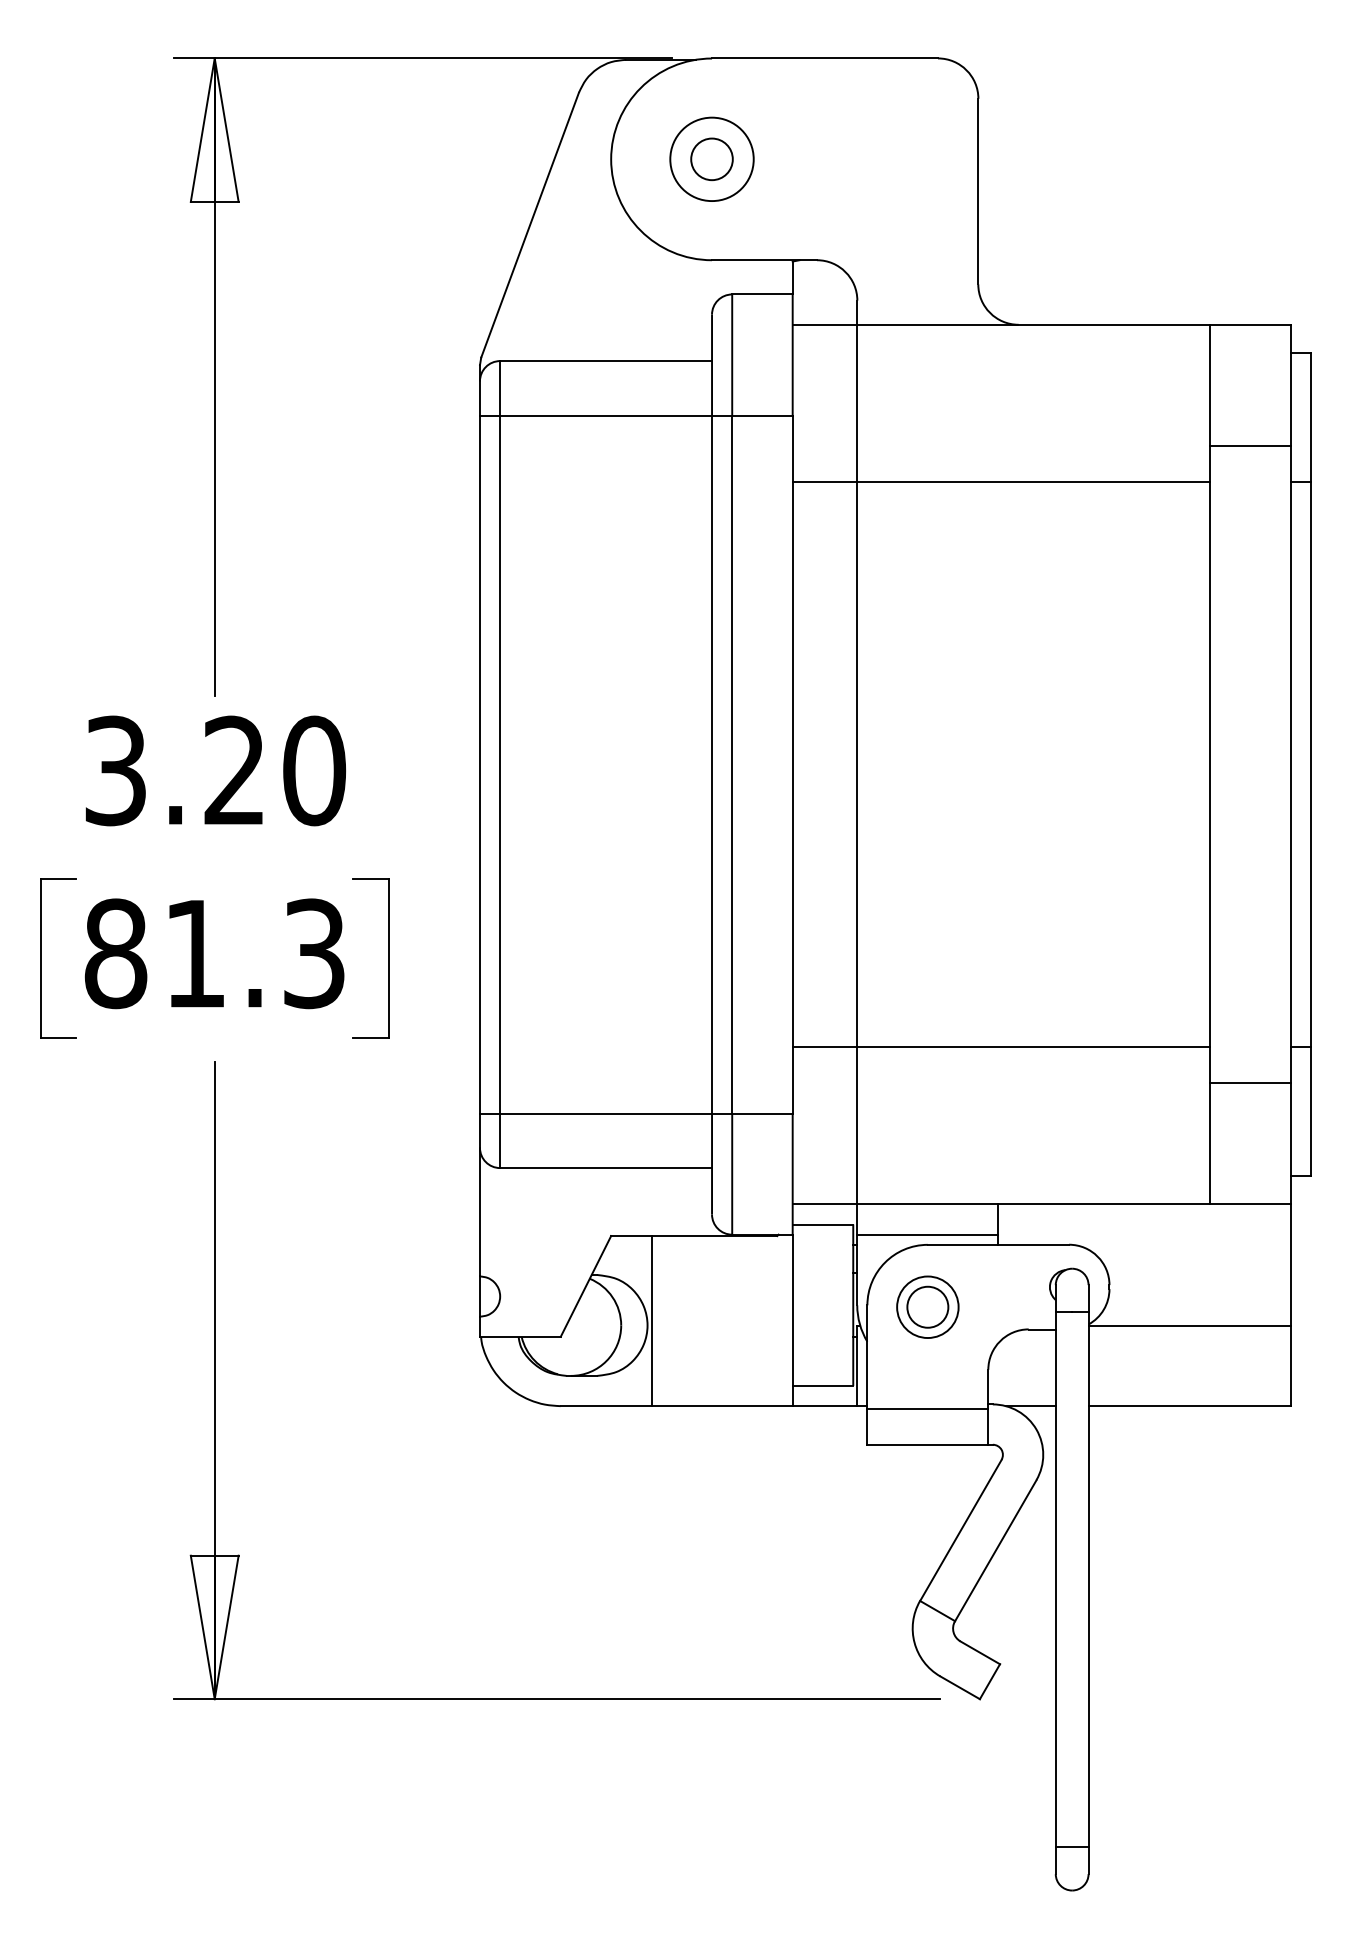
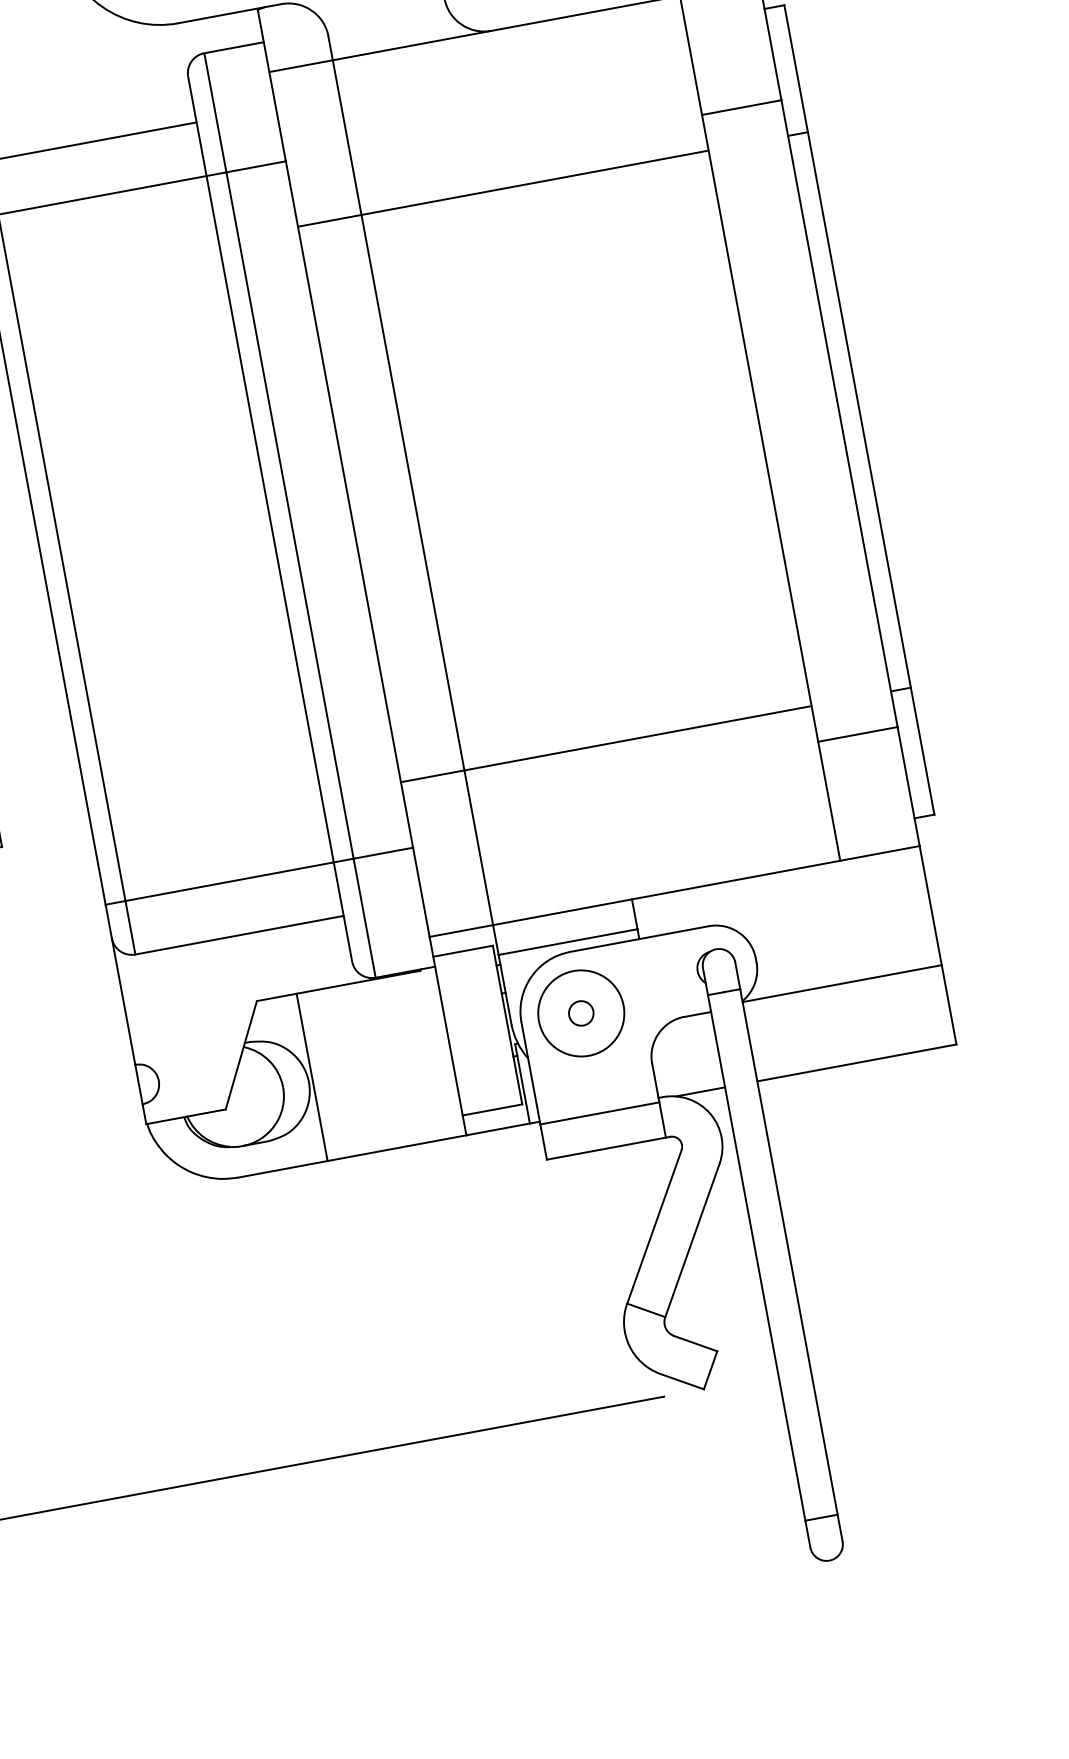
circle: (927, 1306) -> (580, 1012), size x0.6
circle: (927, 1307) -> (580, 1013), size x1.4

